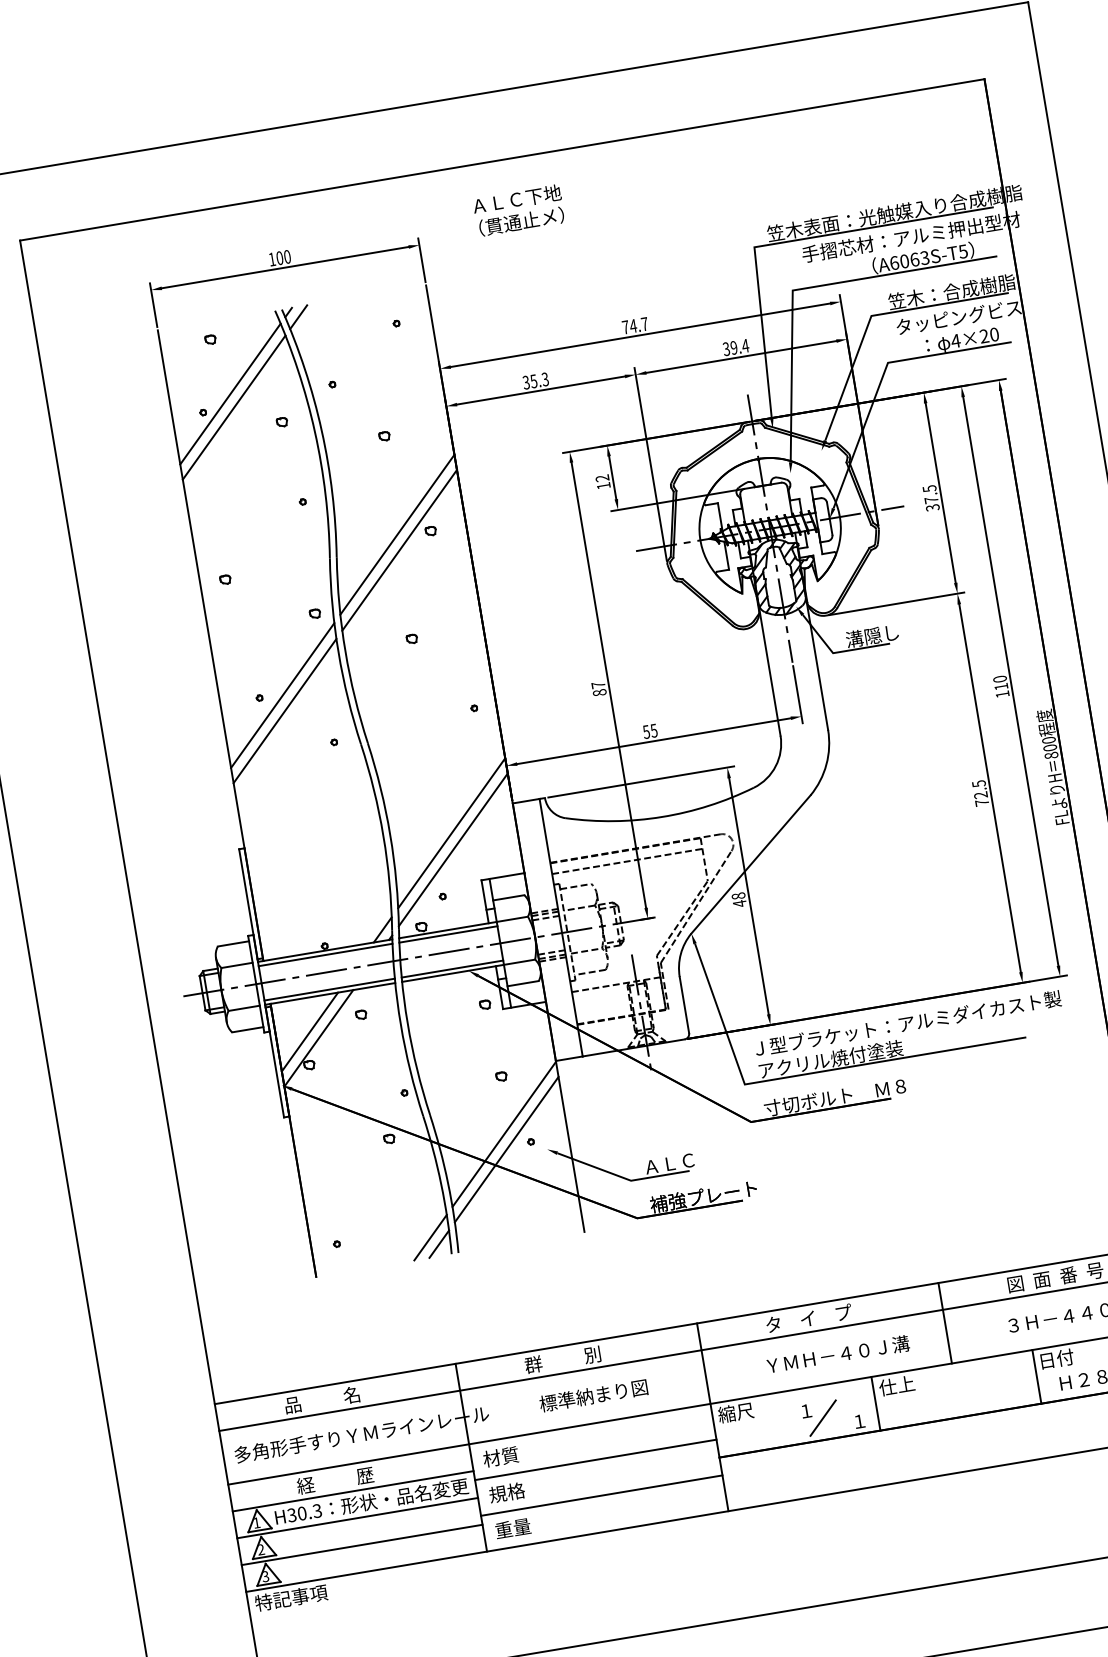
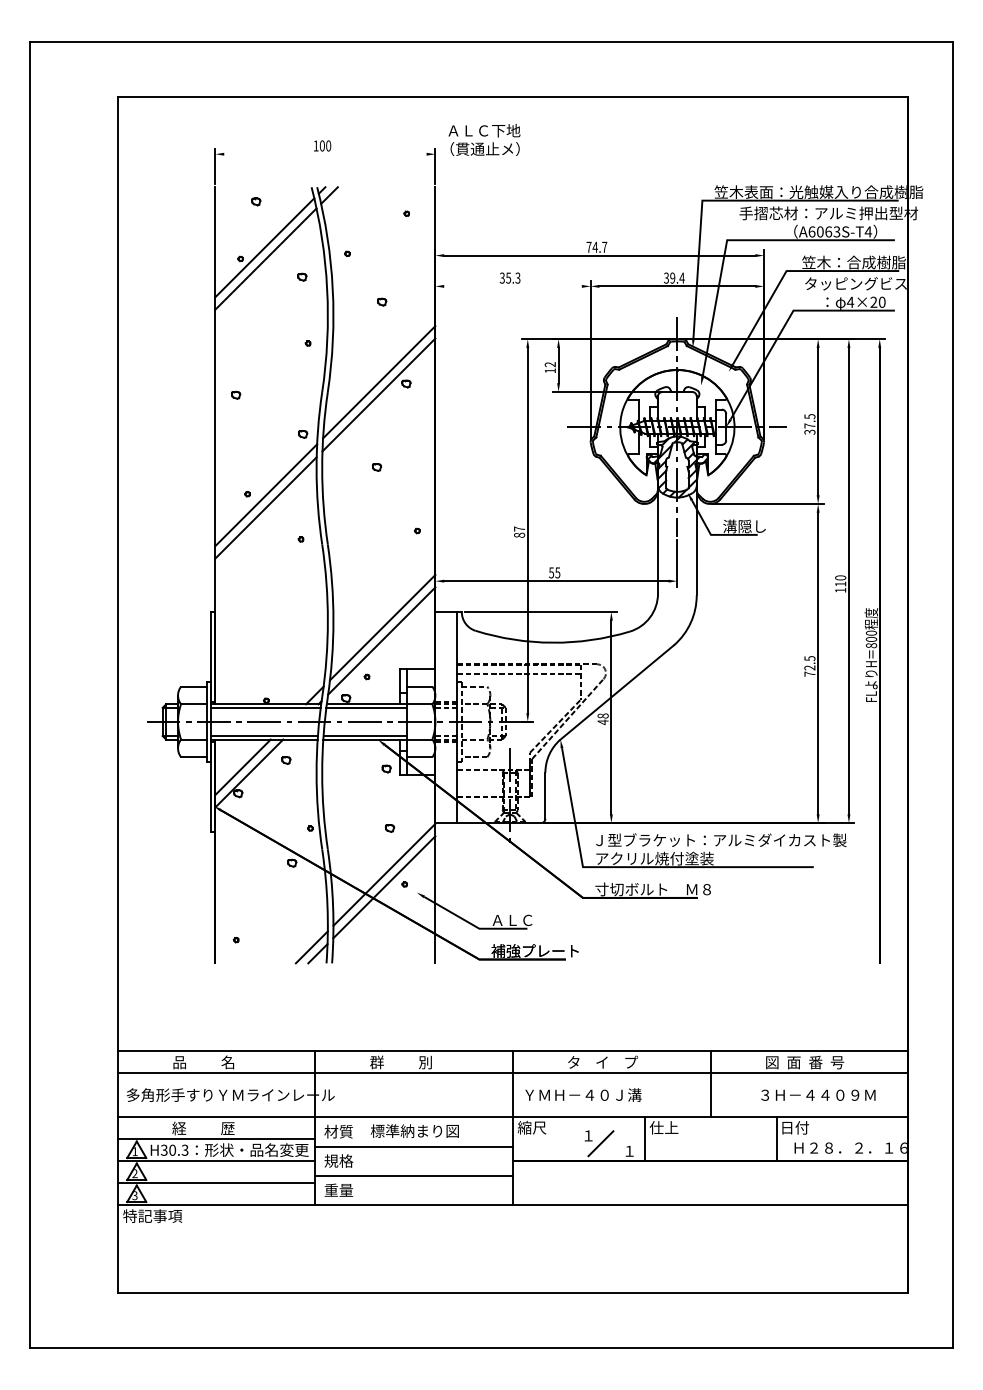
text: (518, 210) -> (484, 139), moved
text: (963, 251) -> (868, 231), A6063S-T5 -> A6063S-T4
line: (285, 267) -> (325, 154), removed
line: (540, 390) -> (512, 286), removed
text: (838, 1353) -> (583, 1094), moved
text: (593, 1394) -> (414, 1130), moved

